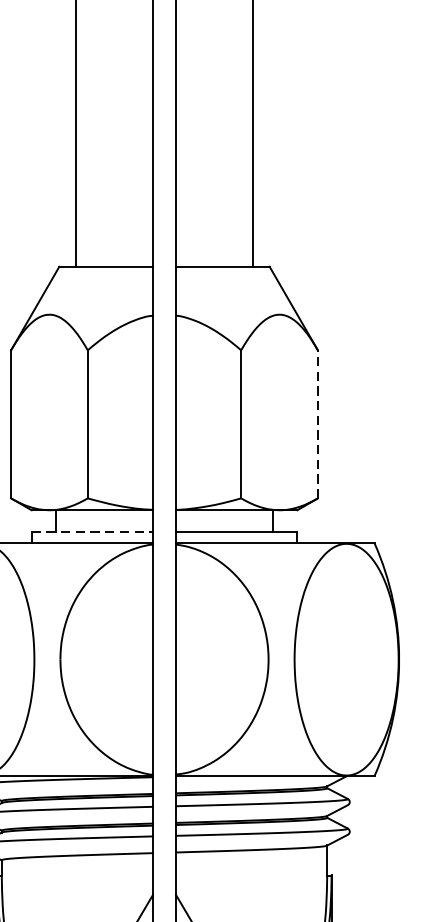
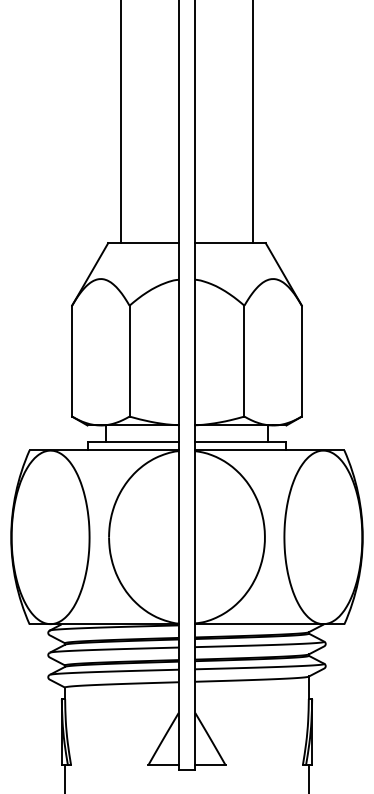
line: (317, 423) -> (301, 360), dashed -> solid
line: (93, 532) -> (133, 442), dashed -> solid

